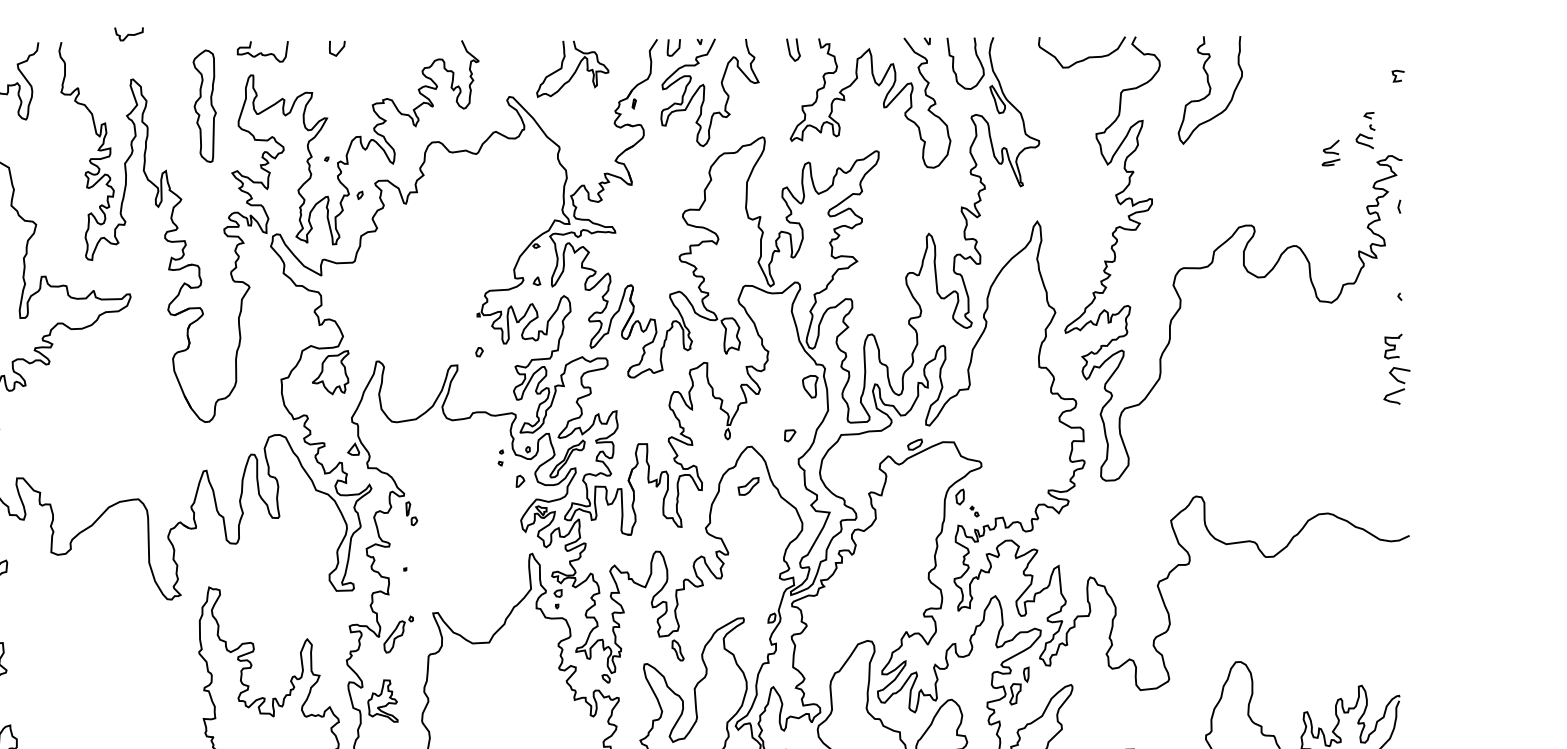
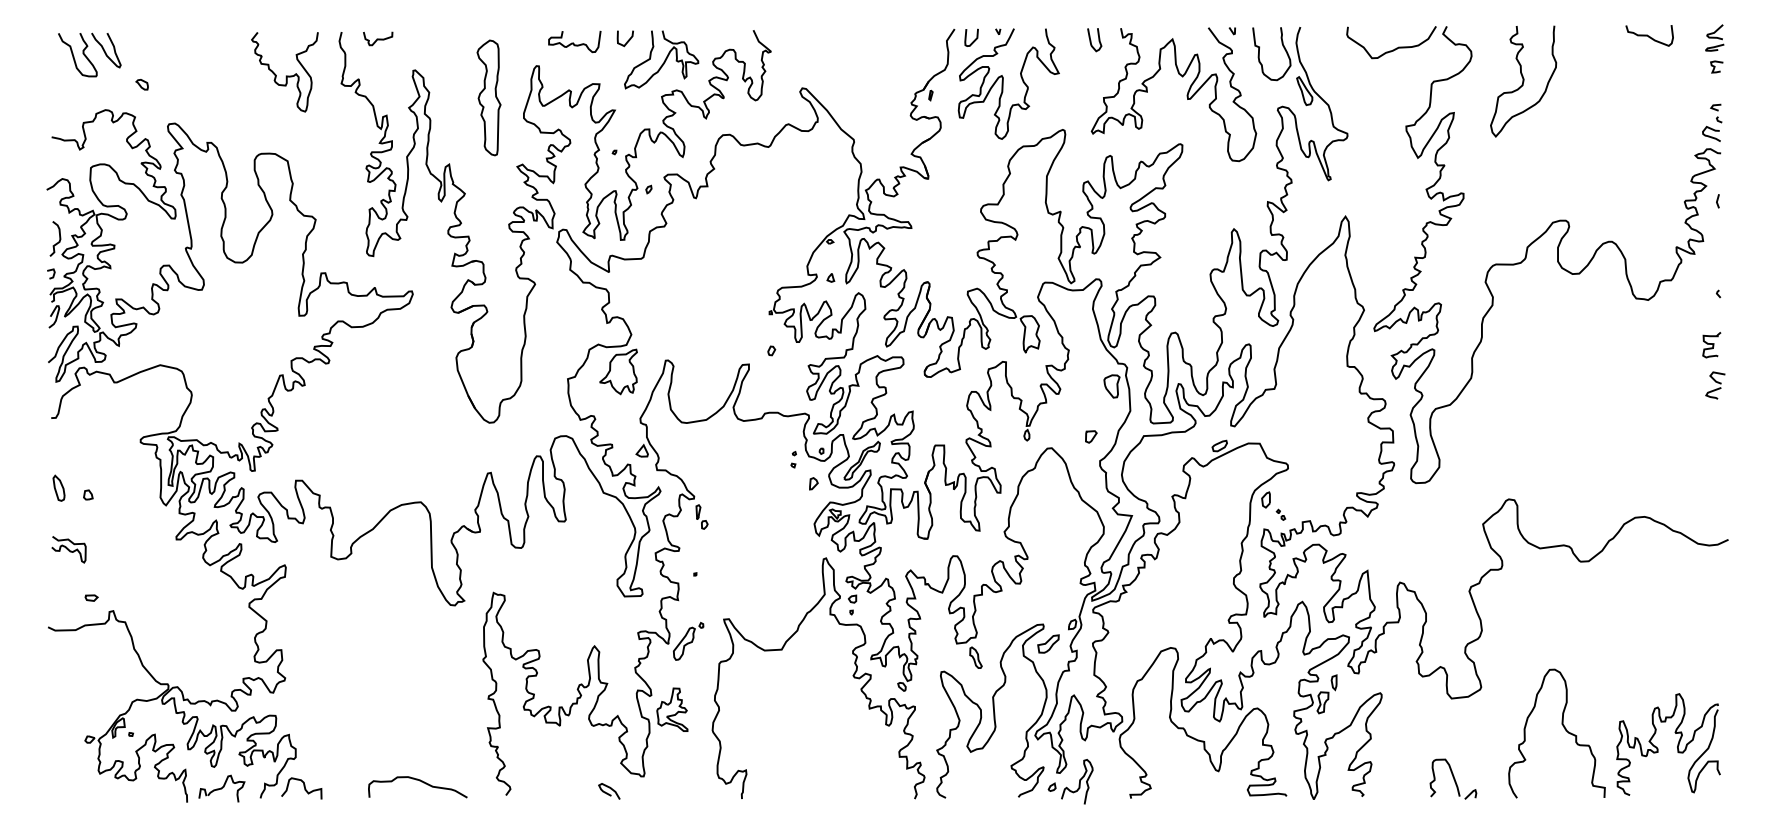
curve: (129, 33) -> (378, 38), moved
curve: (1332, 45) -> (1649, 35), added
curve: (261, 52) -> (573, 42), moved
curve: (574, 70) -> (663, 61), moved
part: (1365, 130) -> (1712, 122), moved
part: (1330, 152) -> (1714, 37), moved
part: (1396, 385) -> (1715, 385), size x0.71
part: (748, 485) -> (1048, 643), moved

